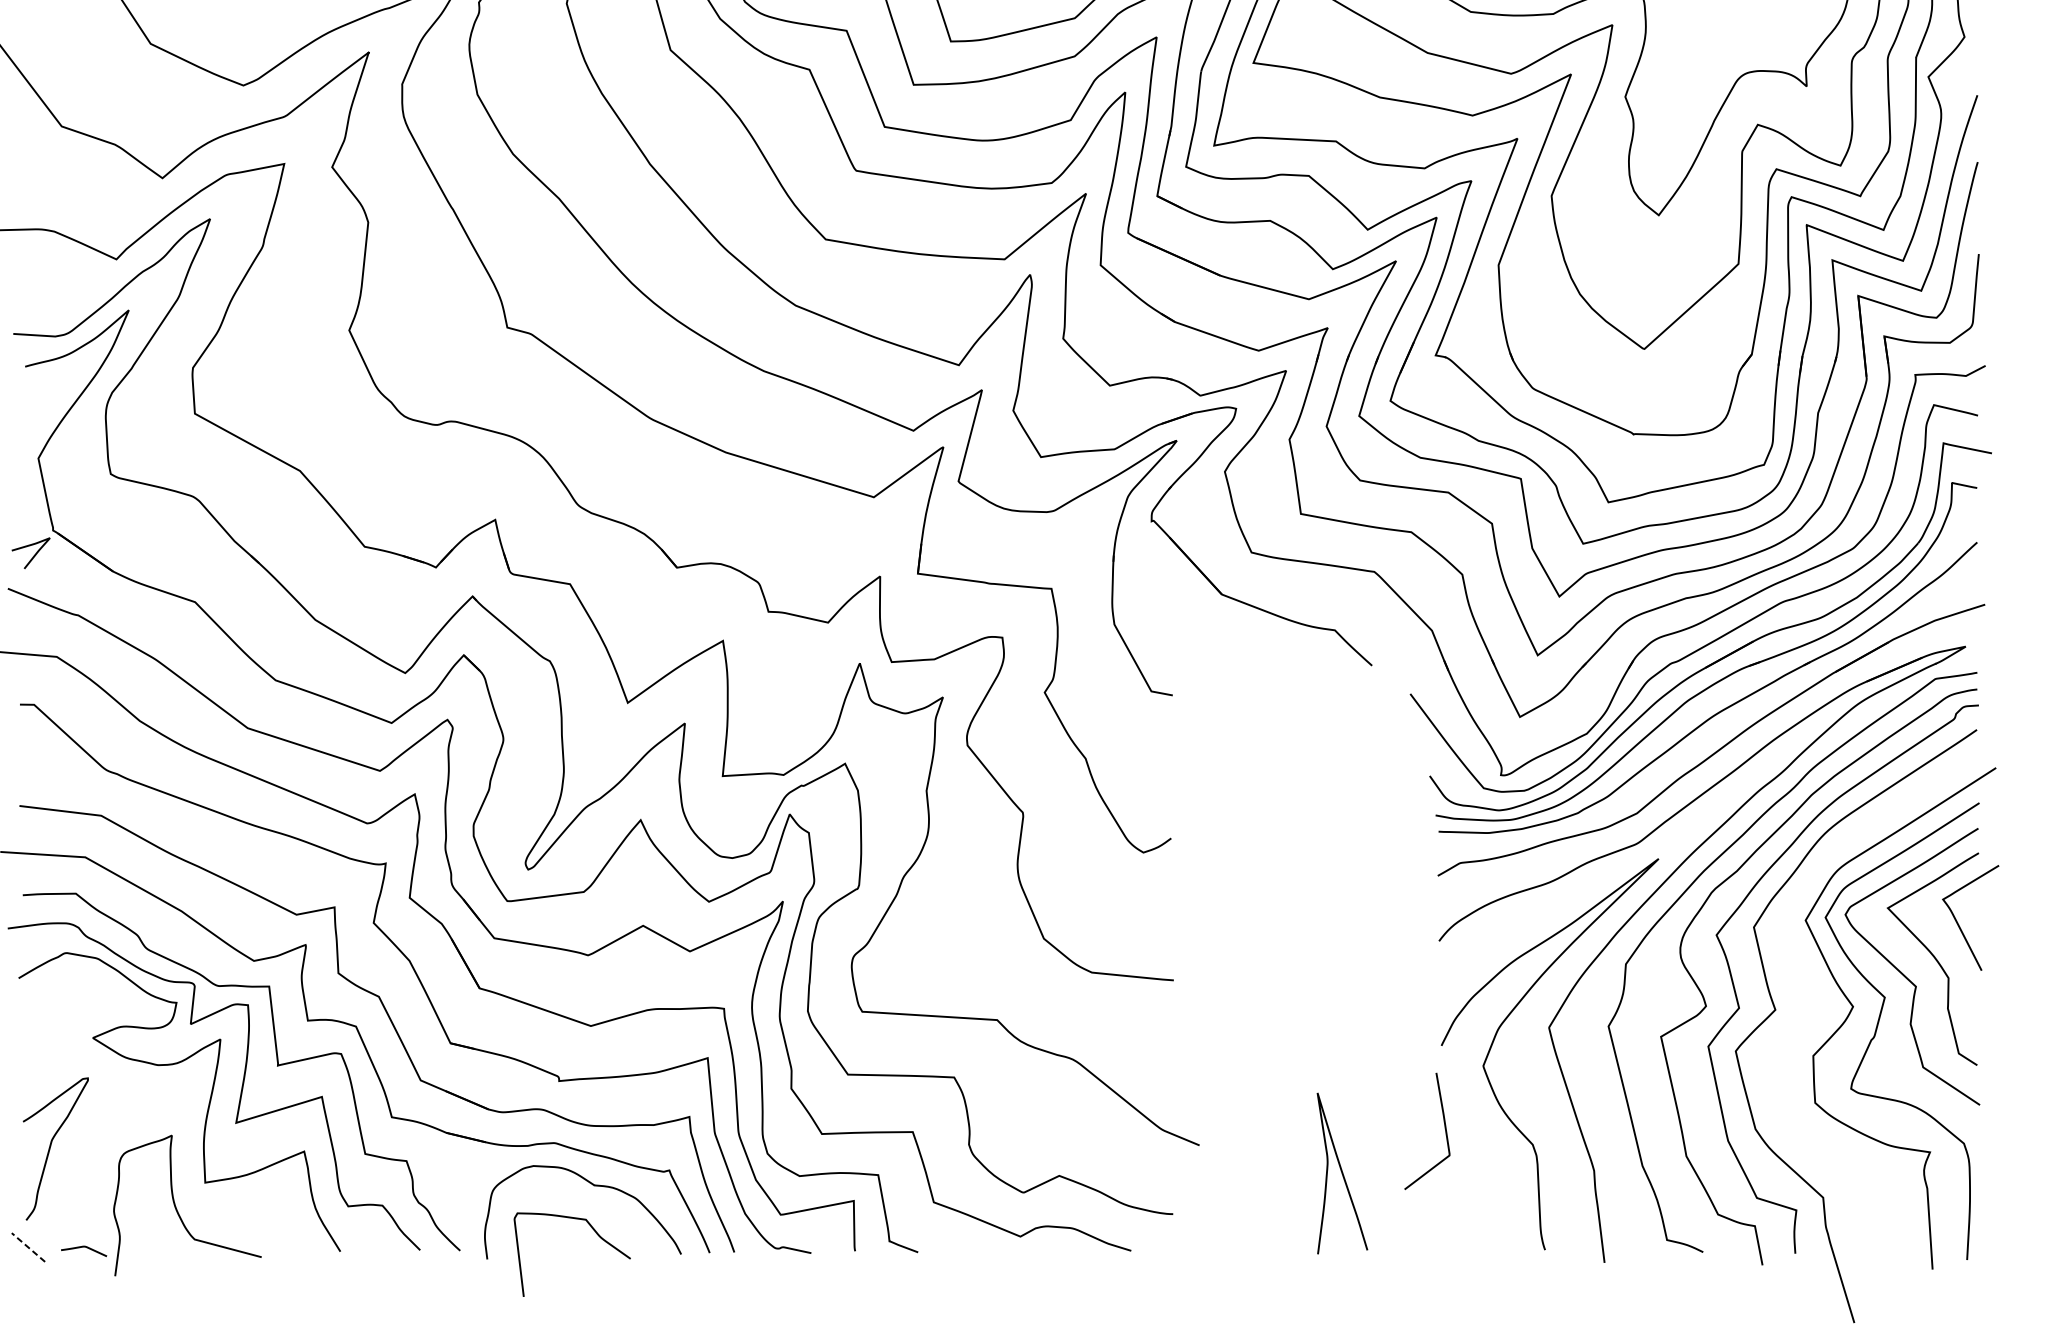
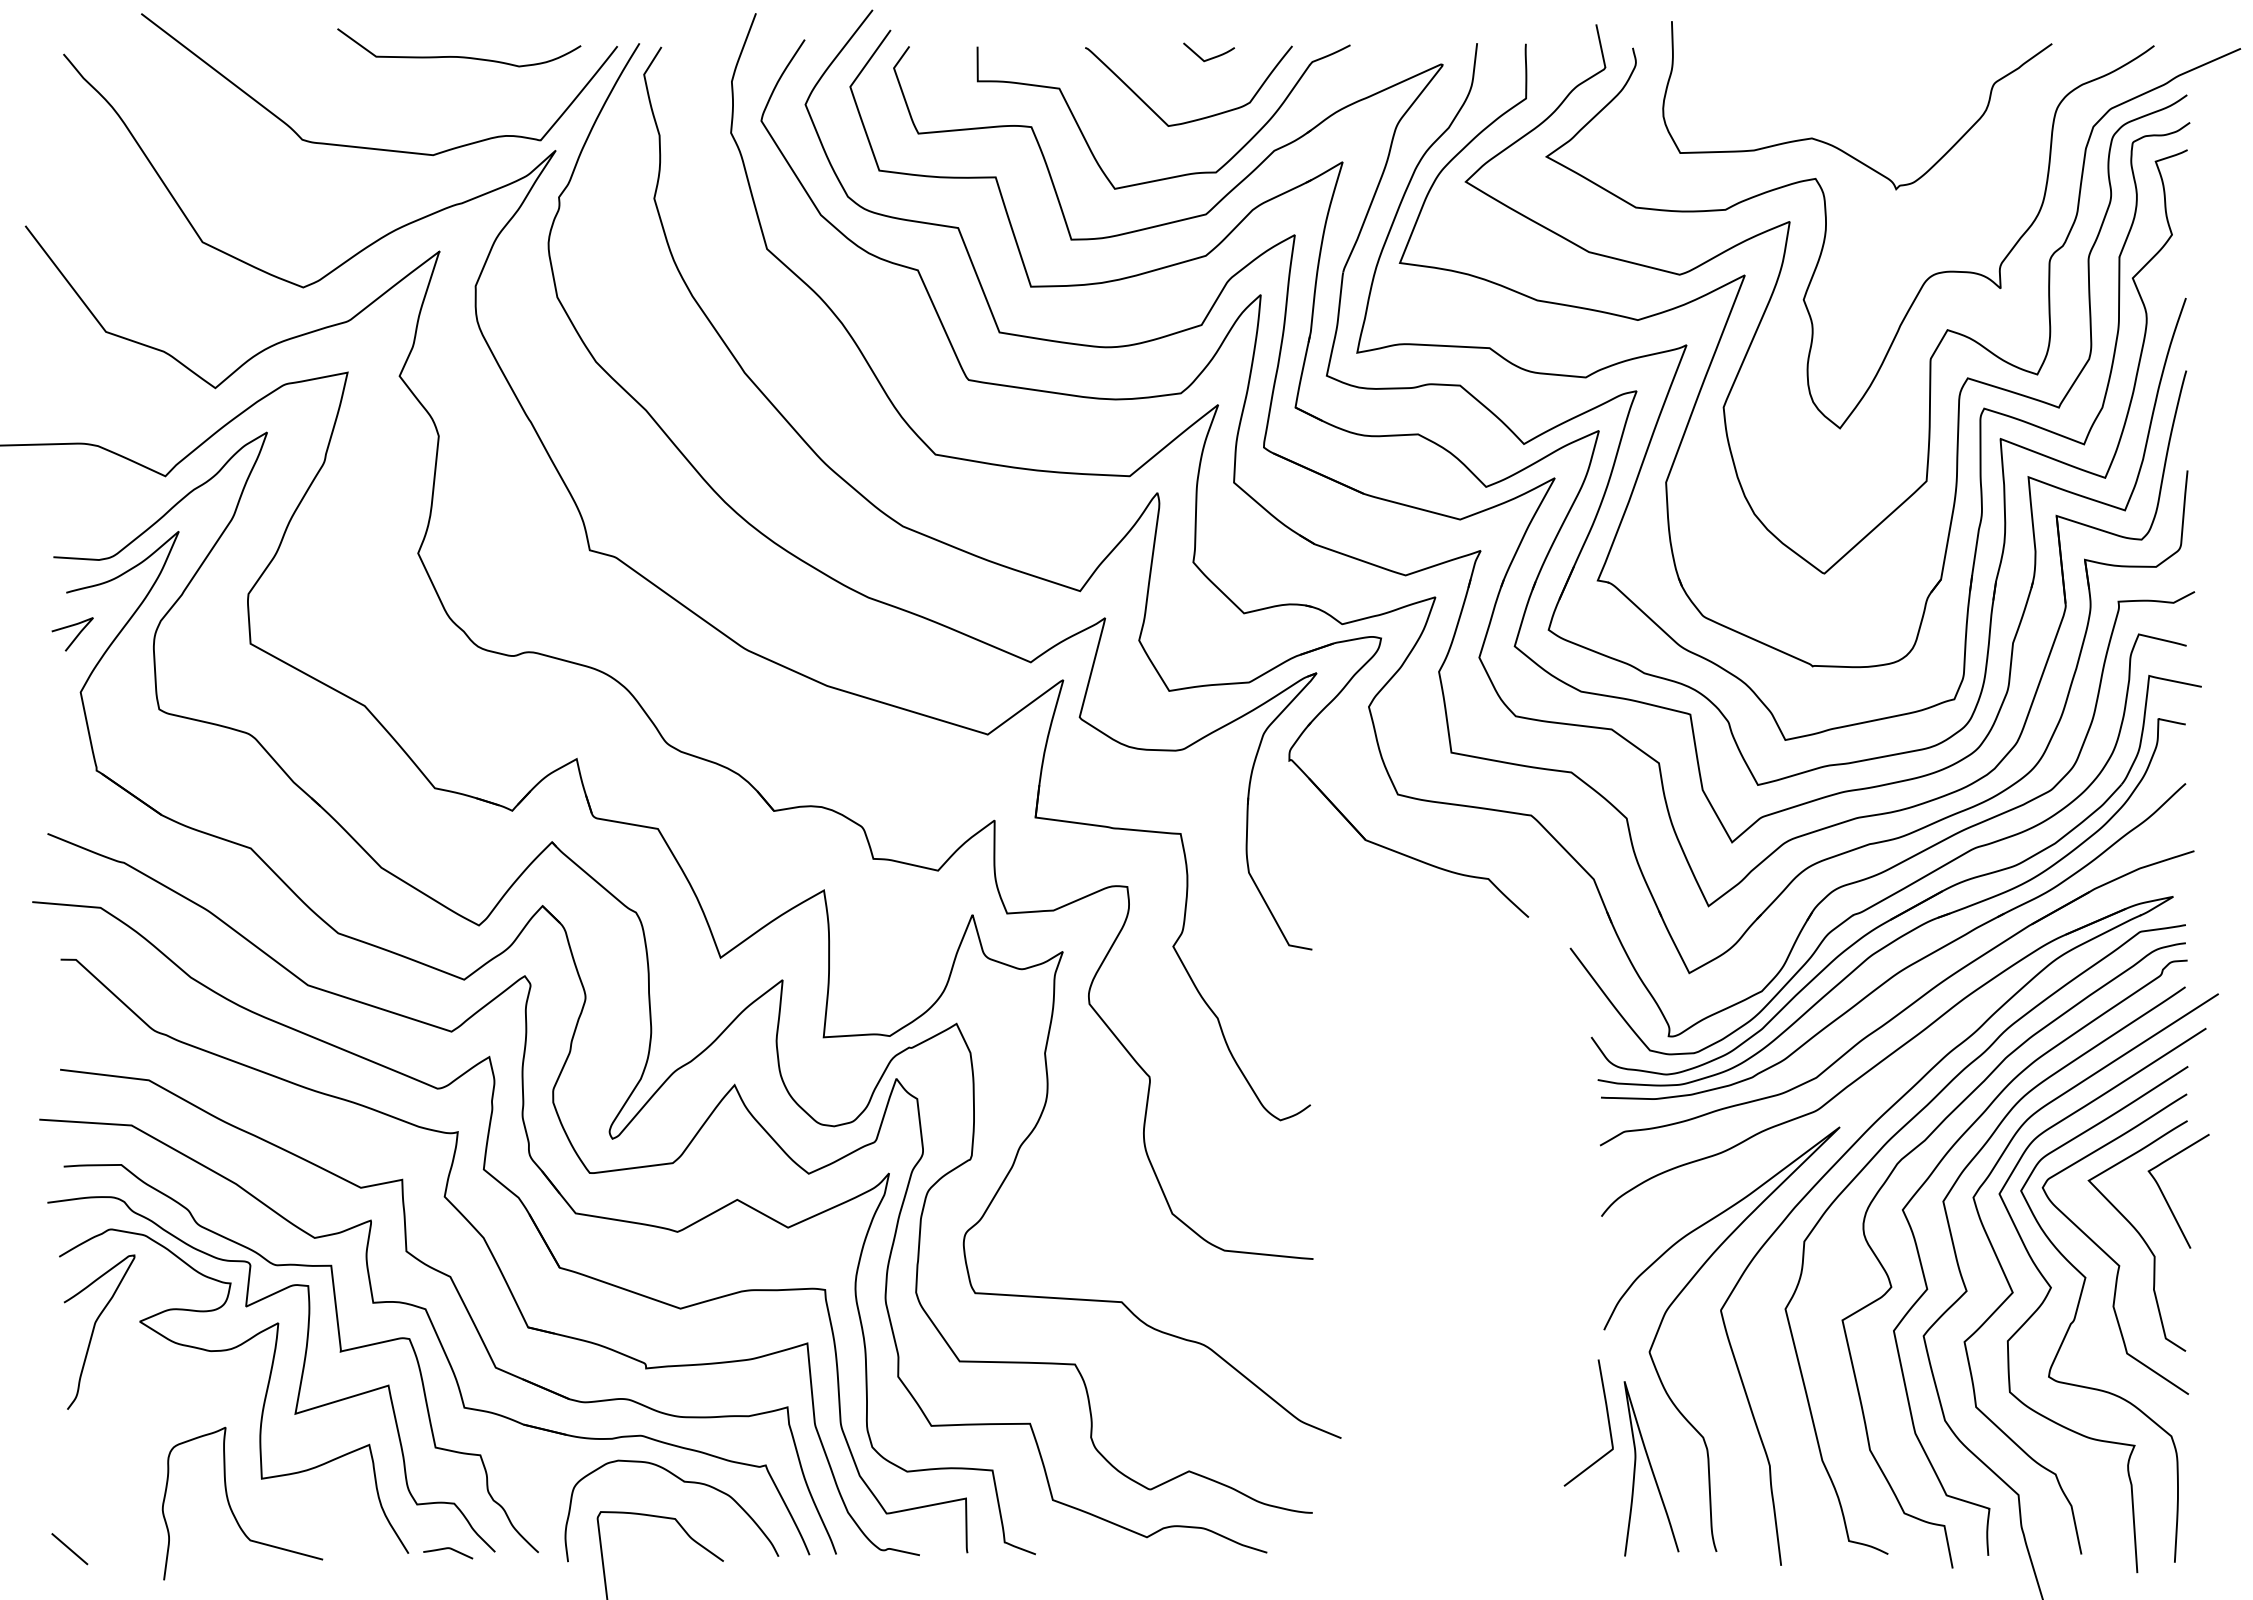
curve: (33, 555) -> (75, 636), moved
curve: (1818, 1010) -> (2013, 1291), added
curve: (51, 1147) -> (94, 1330), moved
curve: (1342, 1173) -> (1651, 1468), moved
line: (28, 1247) -> (69, 1549), dashed -> solid
curve: (84, 1247) -> (448, 1549), moved

